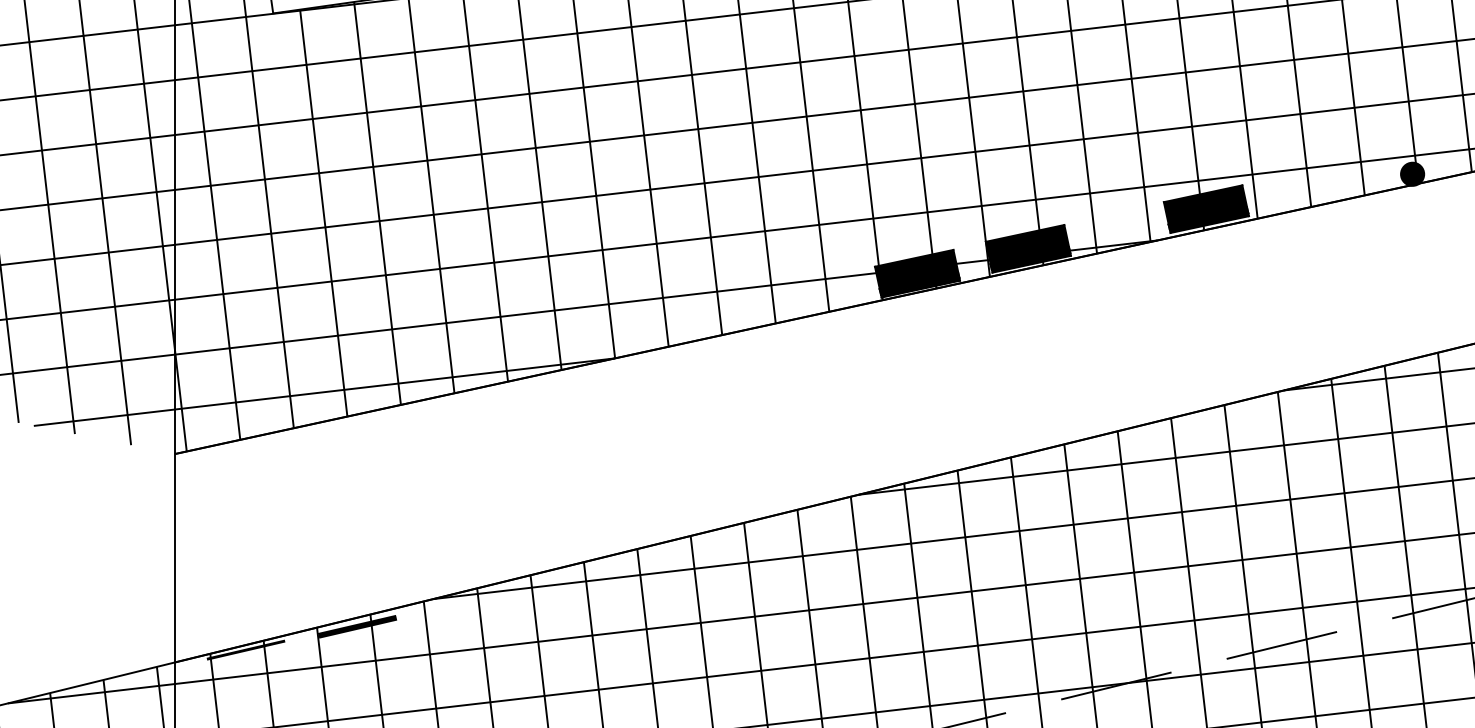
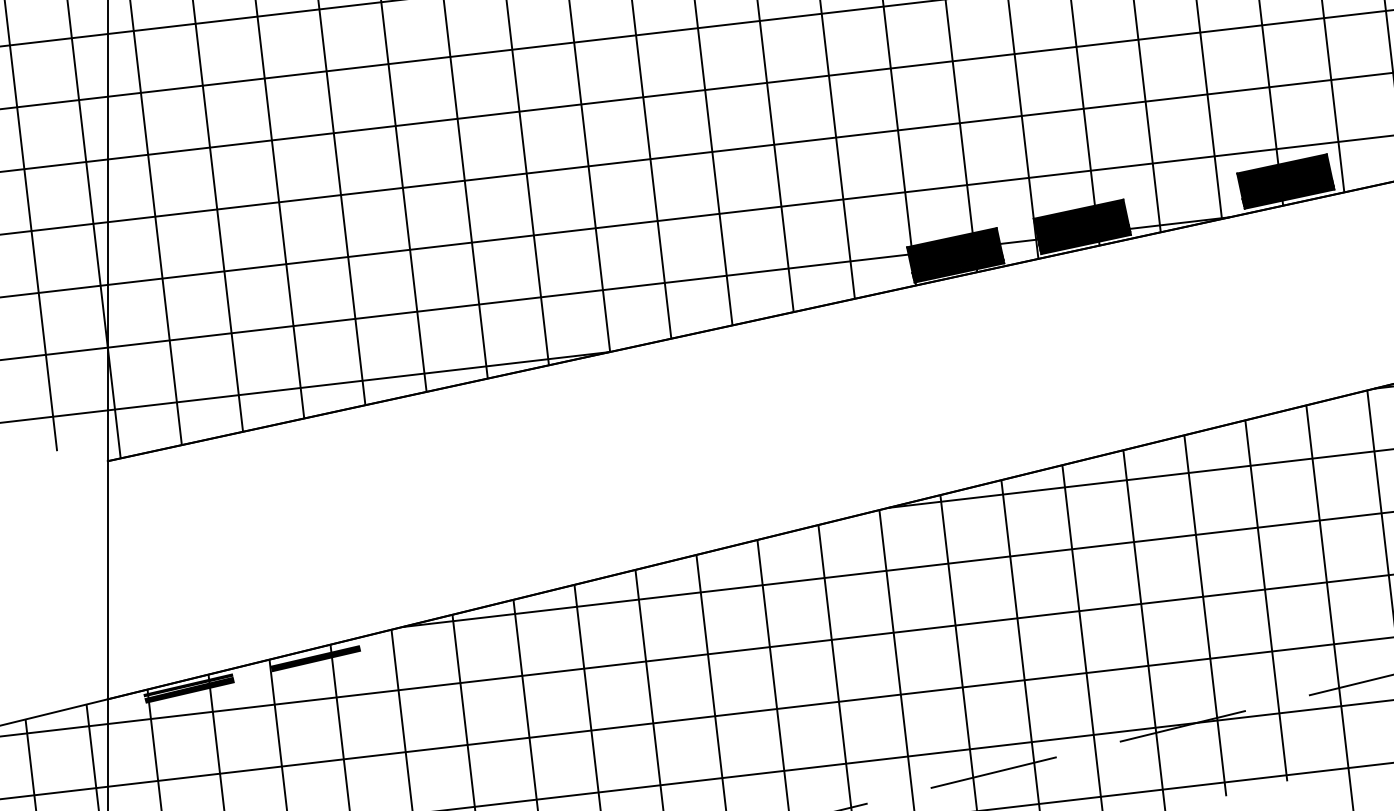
fill: (246, 654) -> (188, 690), added

